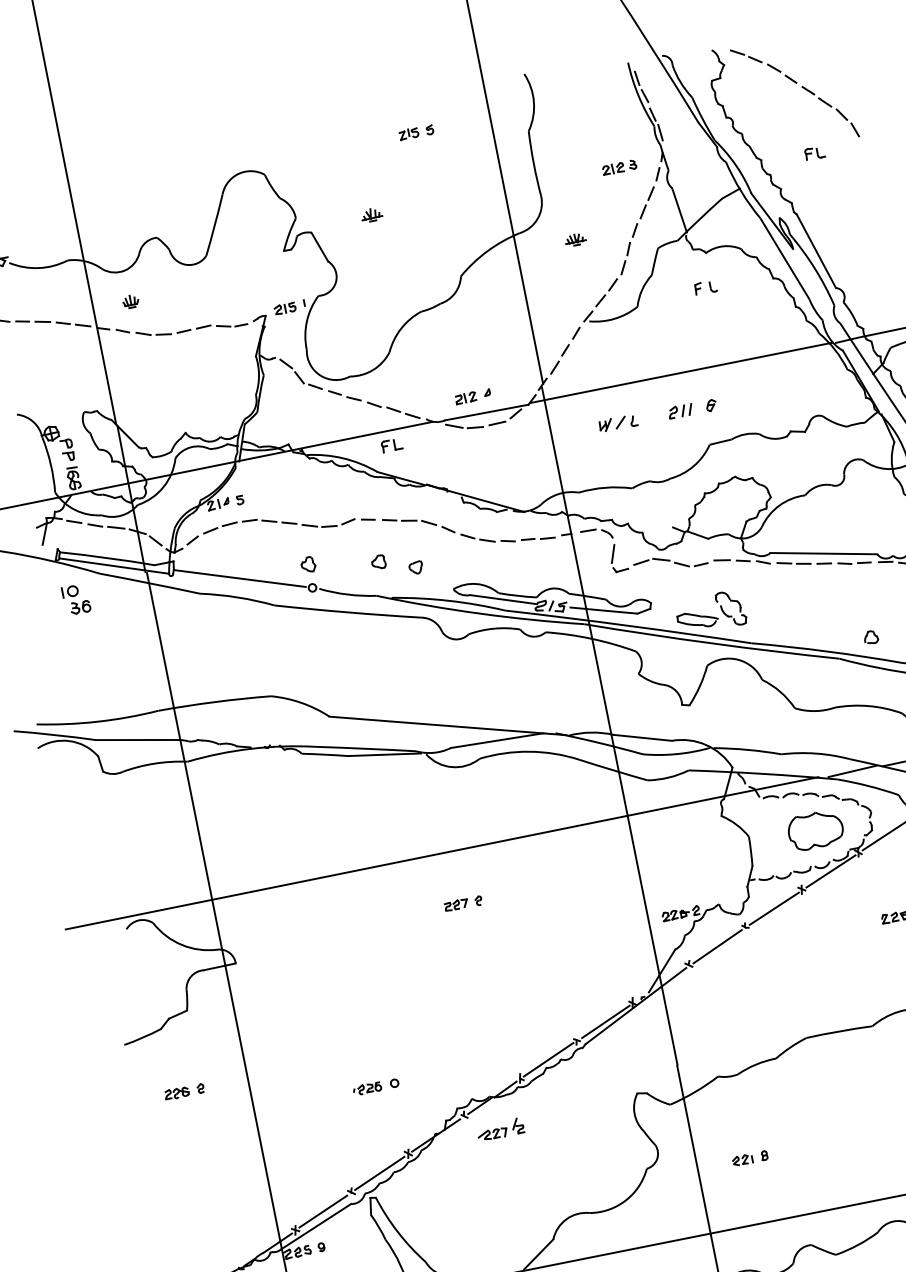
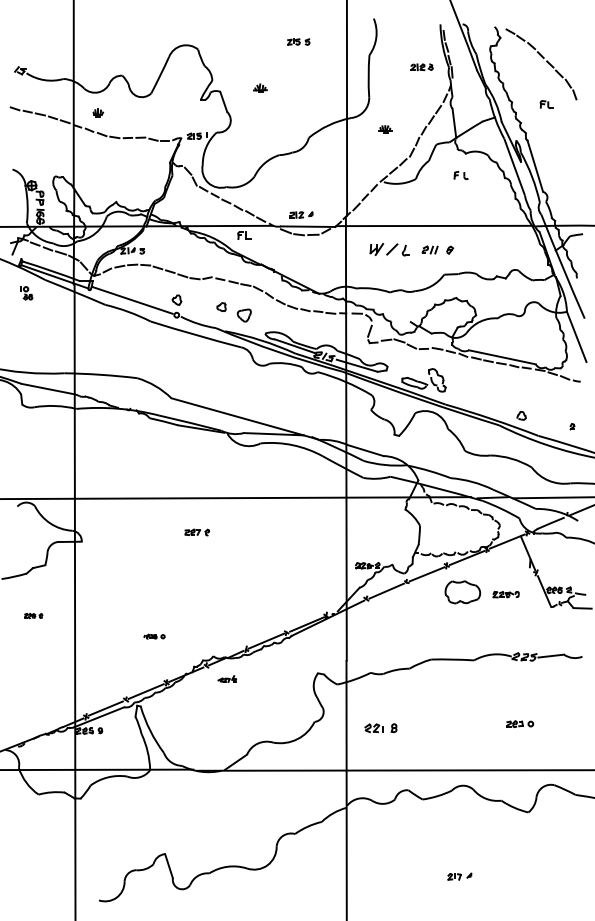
part: (618, 168) -> (421, 67), moved
part: (616, 423) -> (388, 249), size x1.6
part: (416, 567) -> (244, 315), size x1.6
part: (75, 600) -> (26, 293), size x0.7
part: (815, 830) -> (462, 592), moved
part: (462, 903) -> (196, 532), moved
part: (375, 1086) -> (154, 636), size x0.7
part: (184, 1091) -> (33, 615), size x0.7
part: (498, 1129) -> (226, 678), size x0.6
part: (749, 1158) -> (380, 728), size x1.4

